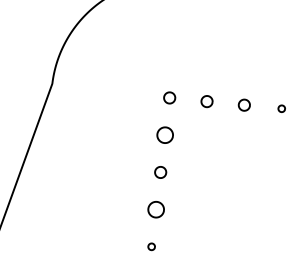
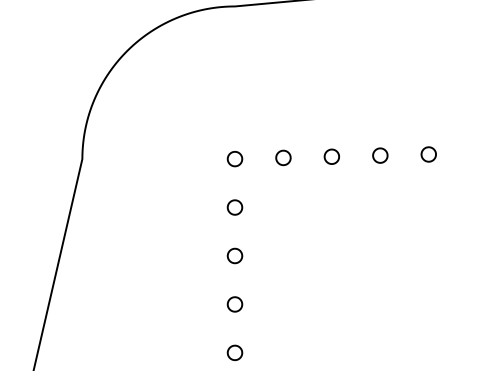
part: (281, 108) -> (380, 155), size x1.67
part: (164, 135) -> (234, 207), size x0.71
part: (155, 209) -> (234, 304), size x0.71
part: (151, 246) -> (234, 352), size x1.67

